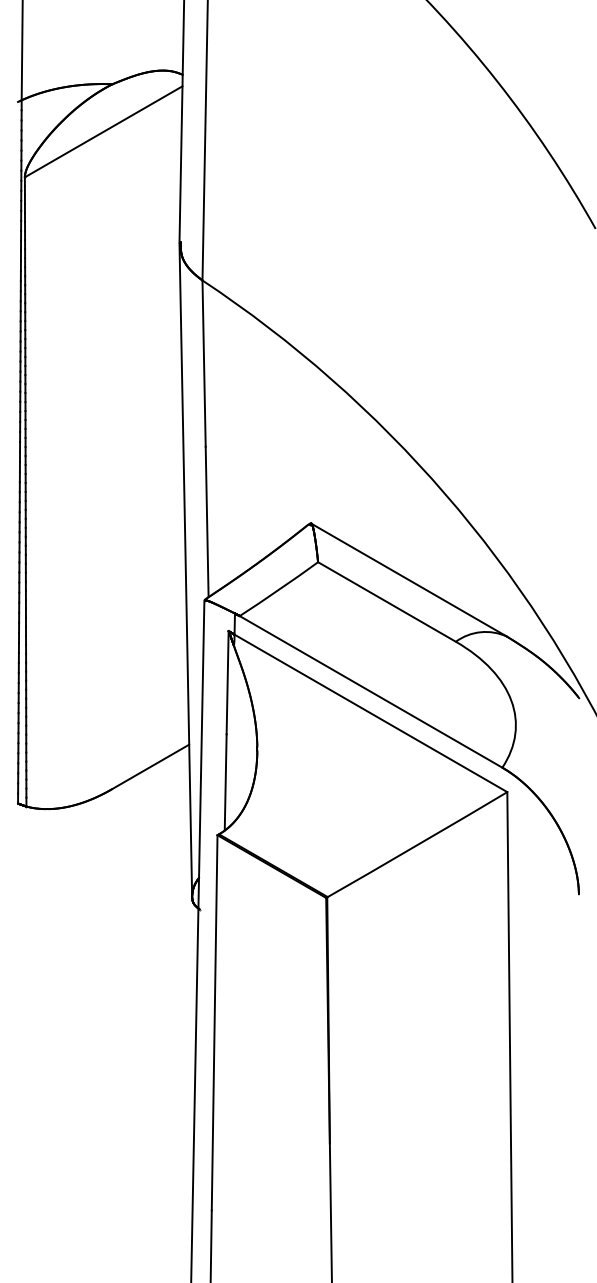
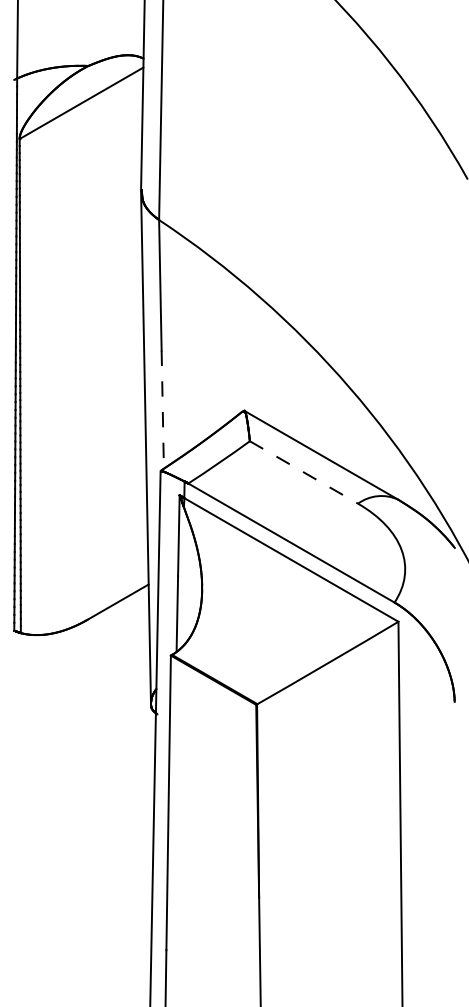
line: (206, 523) -> (162, 410), solid -> dashed
line: (387, 602) -> (304, 472), solid -> dashed

